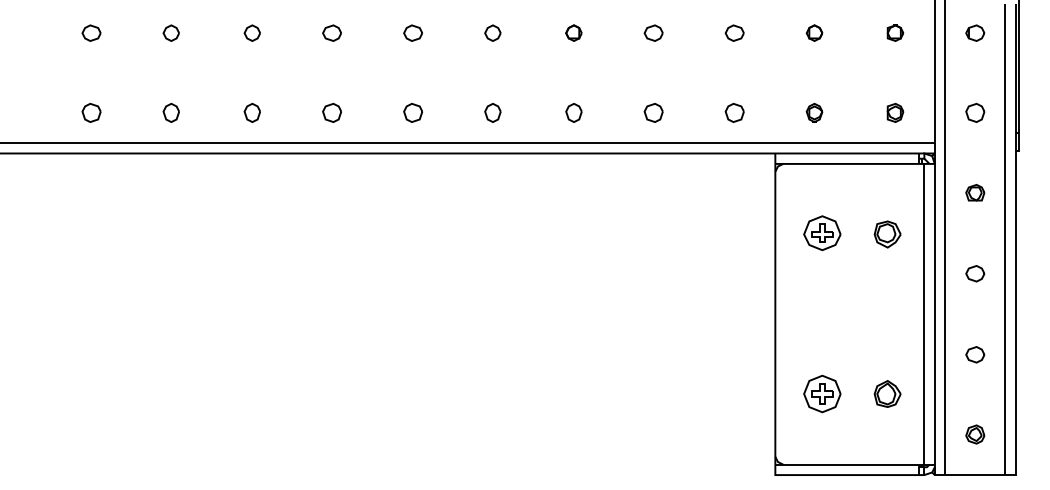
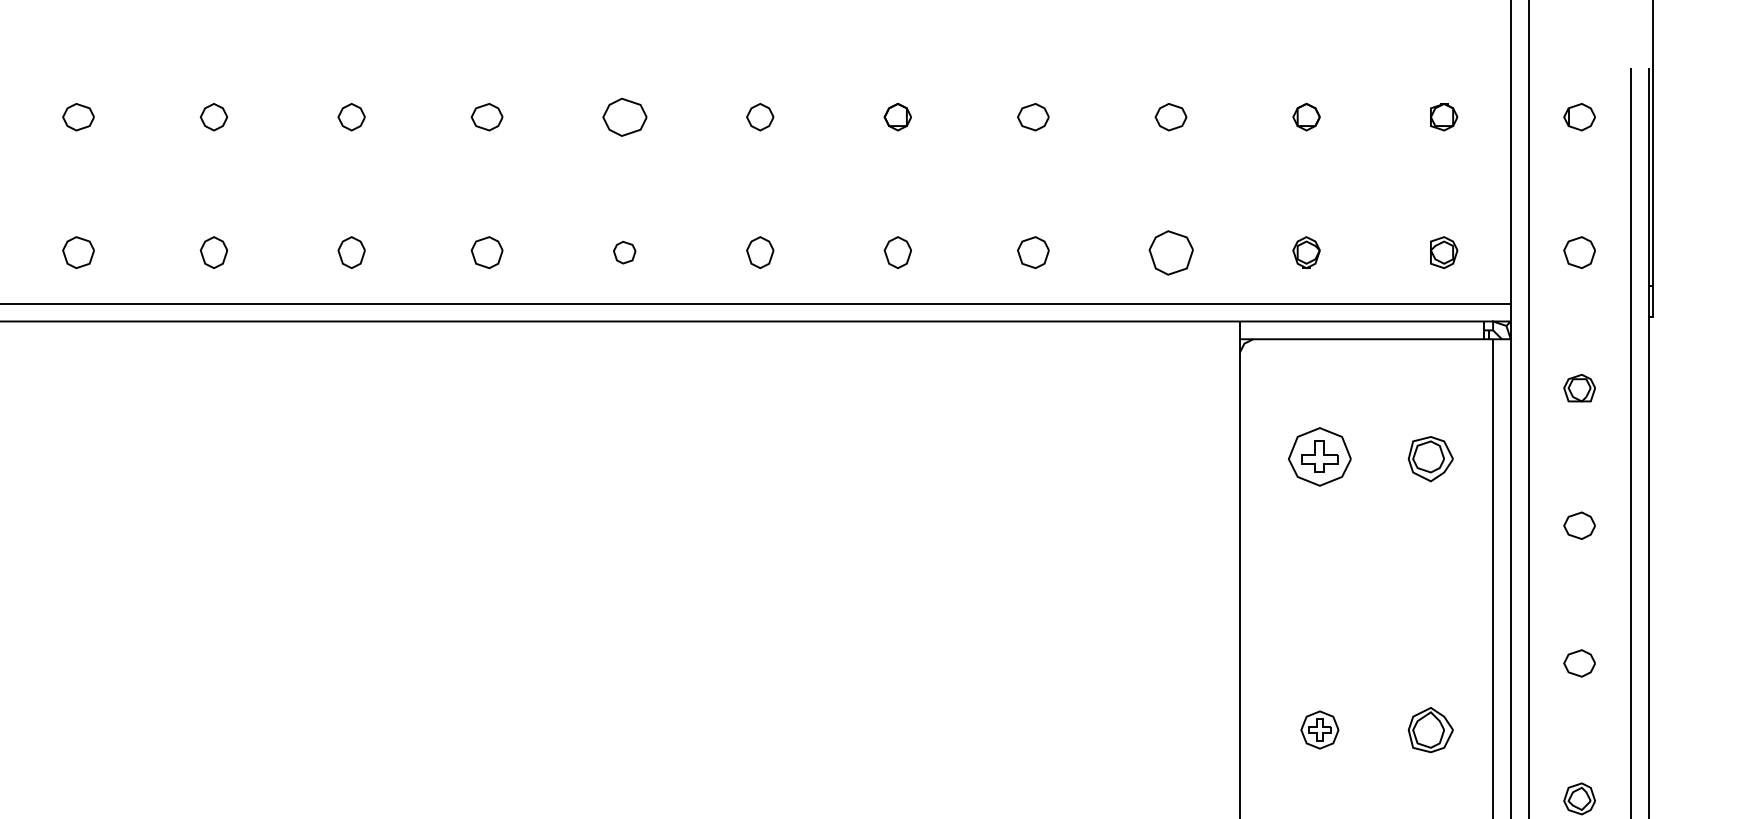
part: (412, 32) -> (623, 115), size x1.4
part: (412, 112) -> (623, 251), size x0.7
part: (734, 112) -> (1170, 251), size x1.4
part: (822, 393) -> (1320, 729), size x0.6

